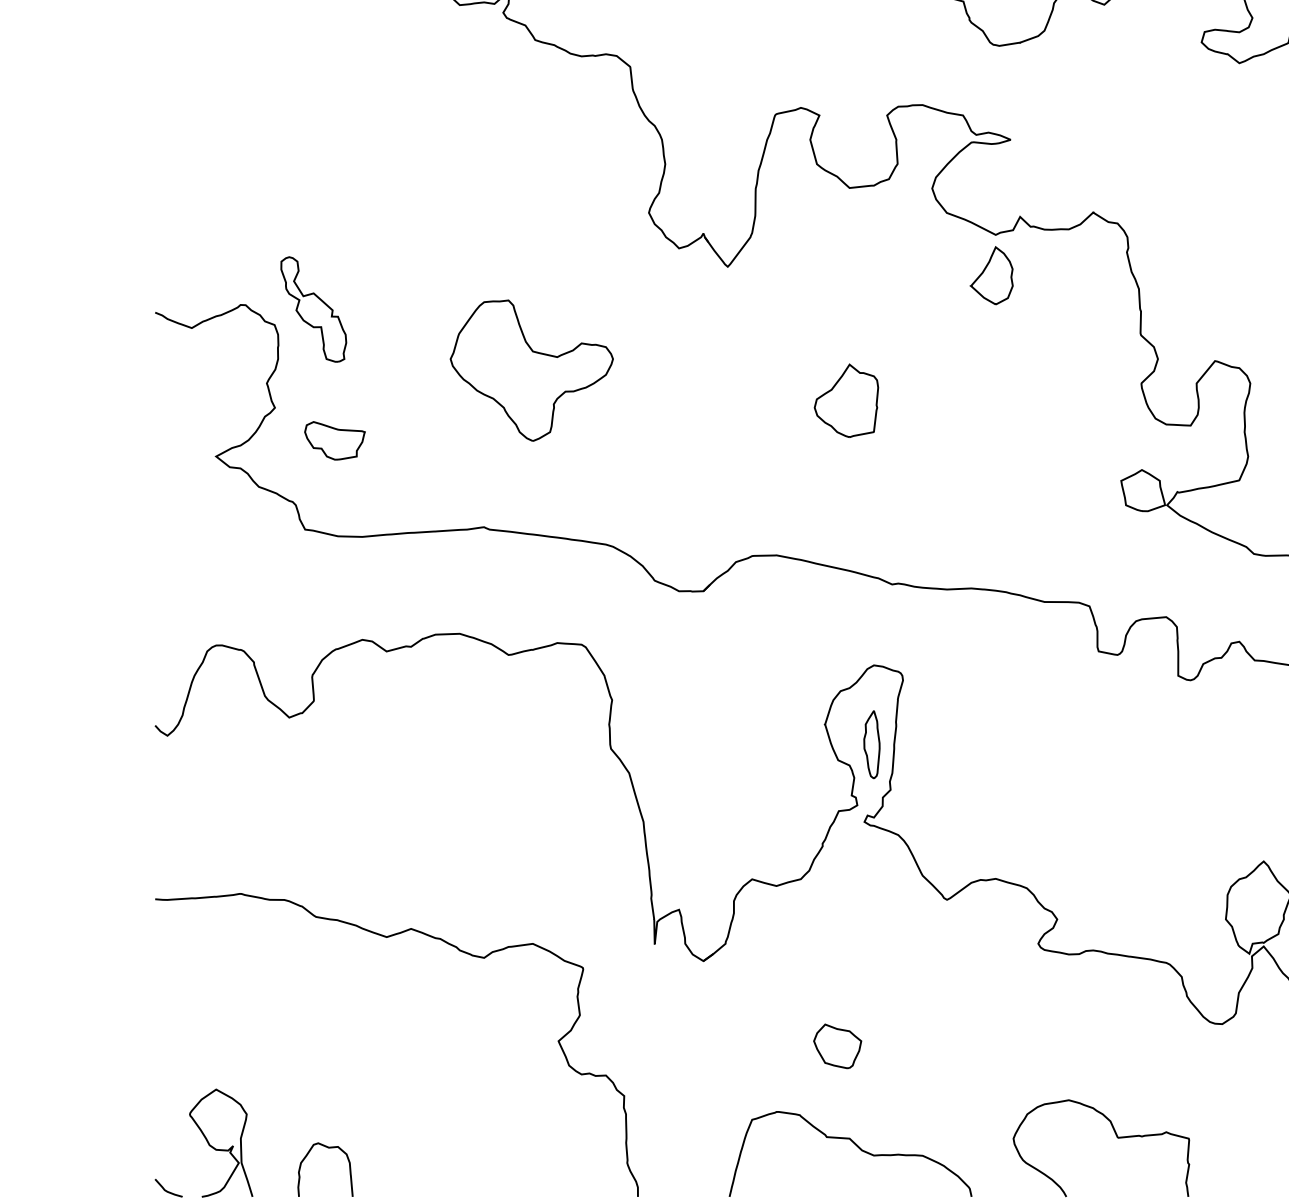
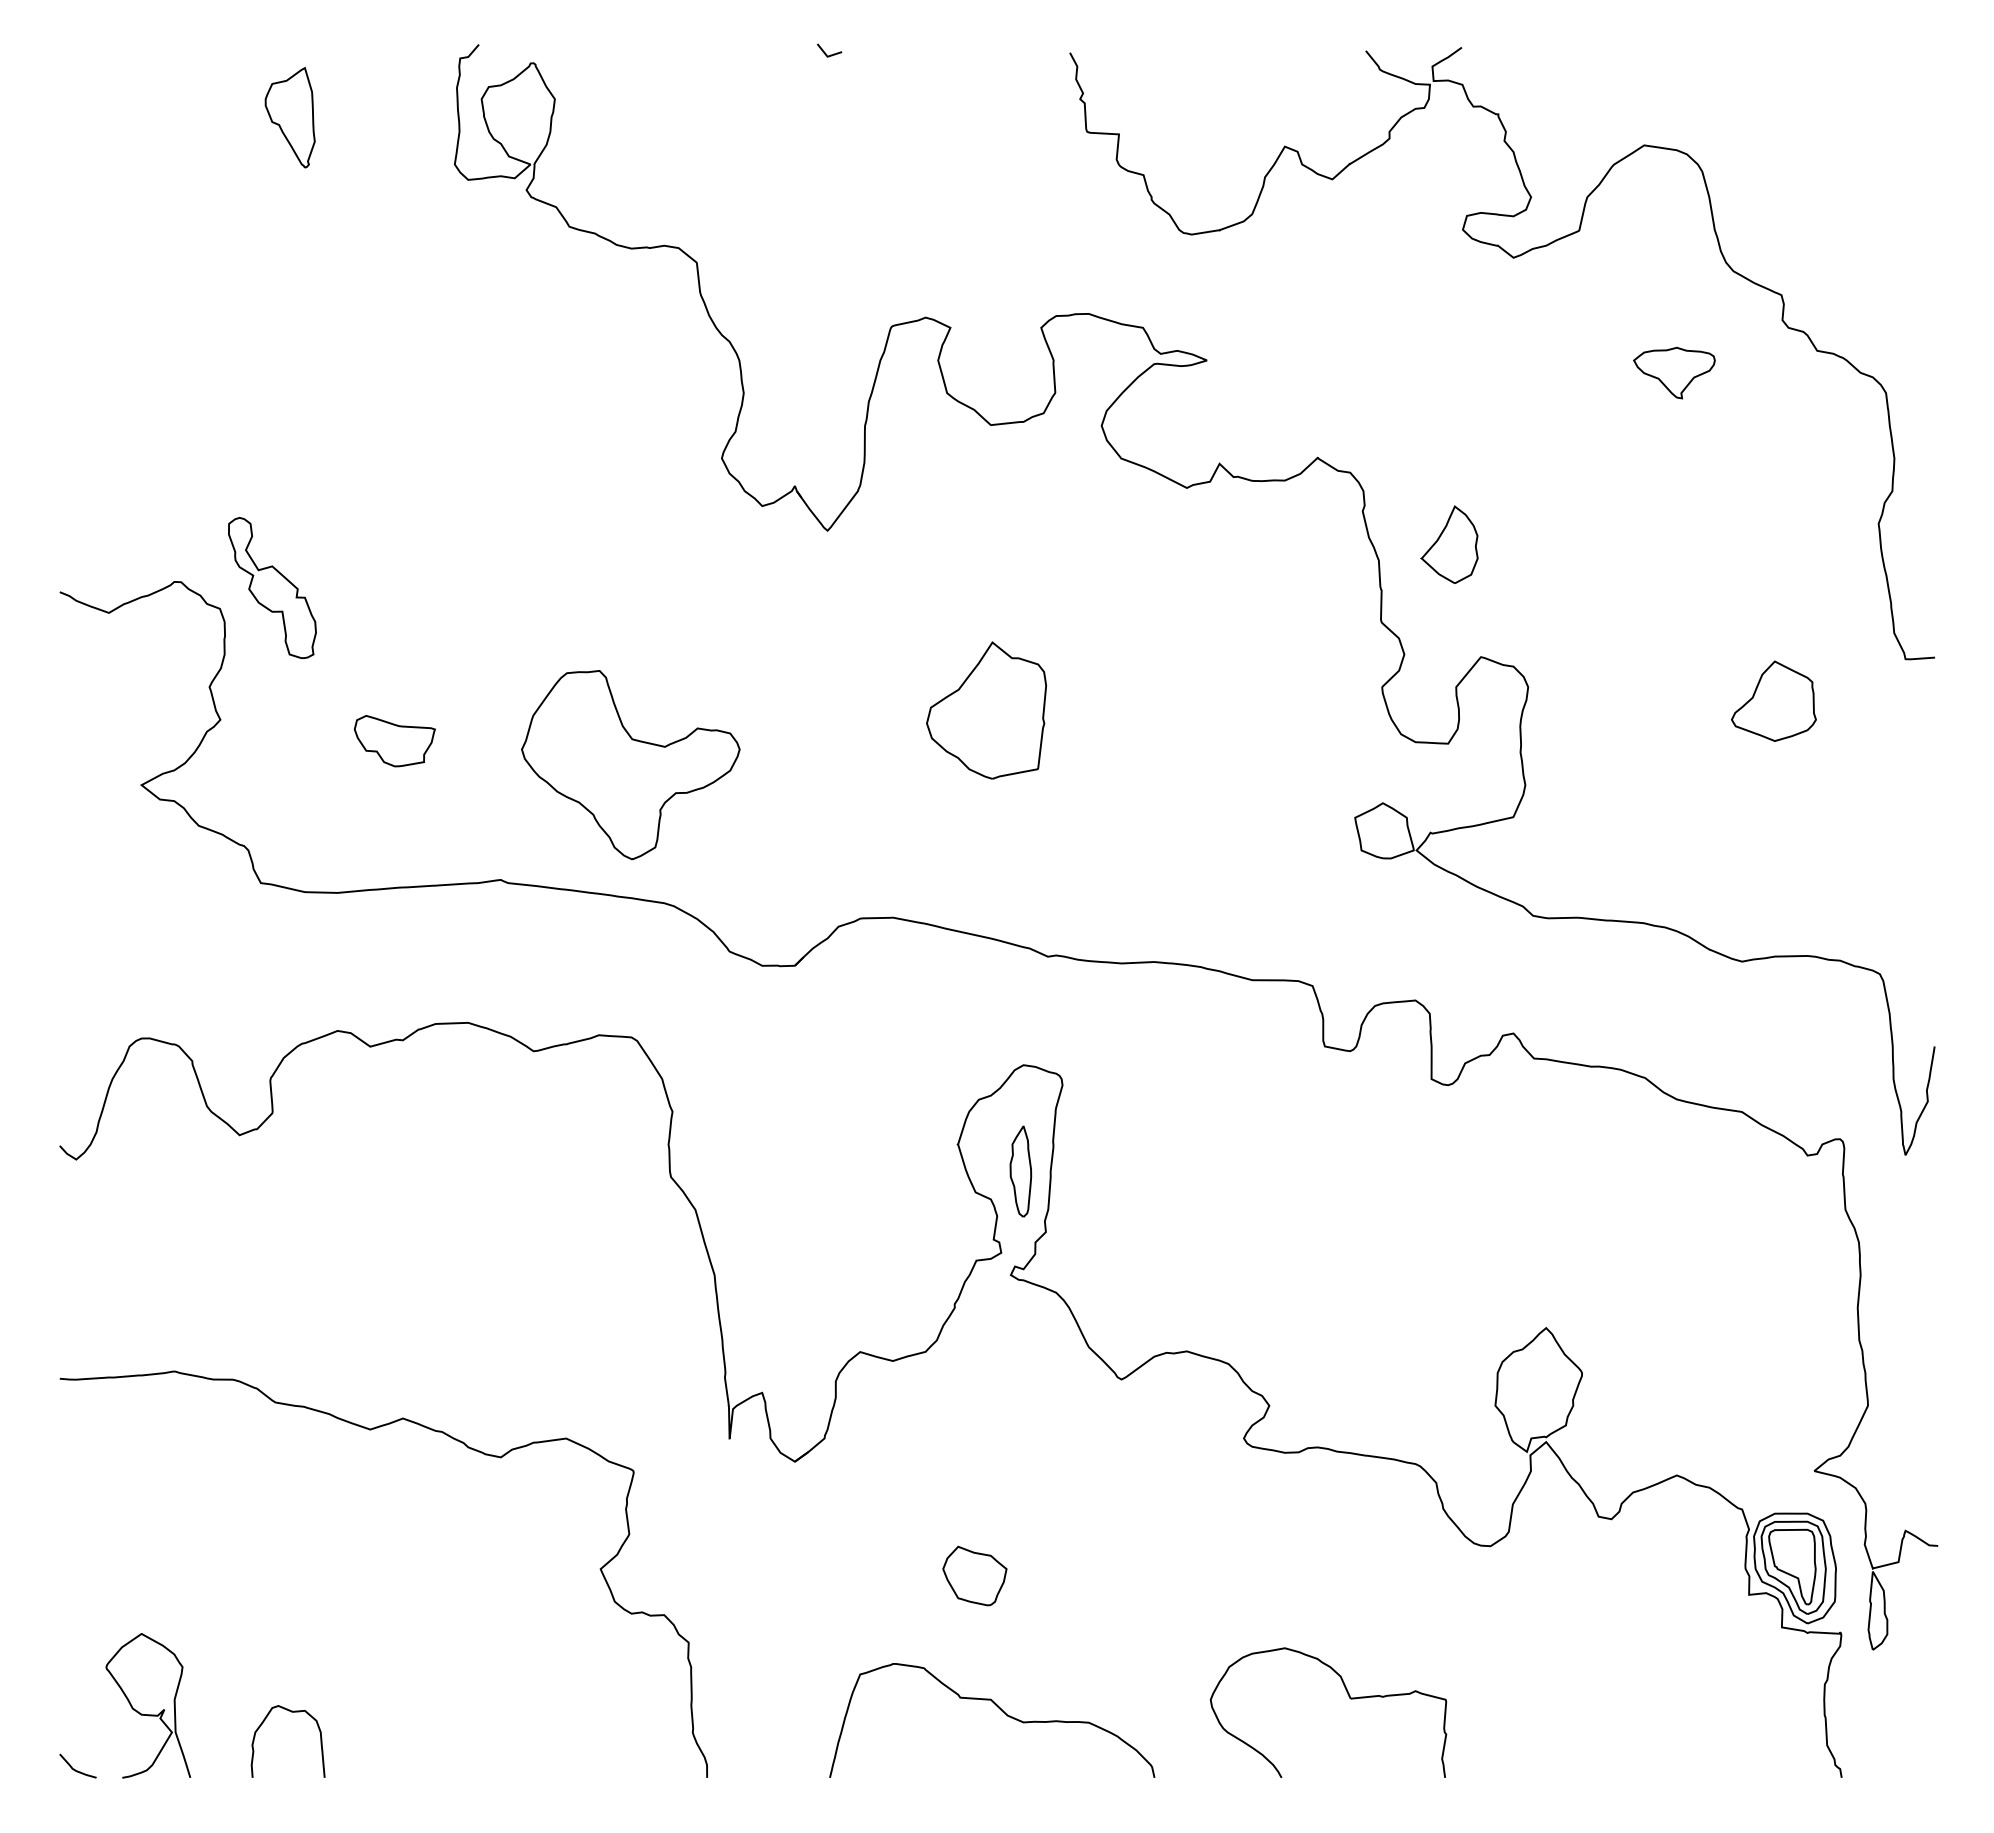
part: (991, 275) -> (1449, 544), moved
part: (531, 371) -> (630, 765), moved
part: (846, 400) -> (986, 710), size x1.4
part: (334, 441) -> (394, 741), moved

